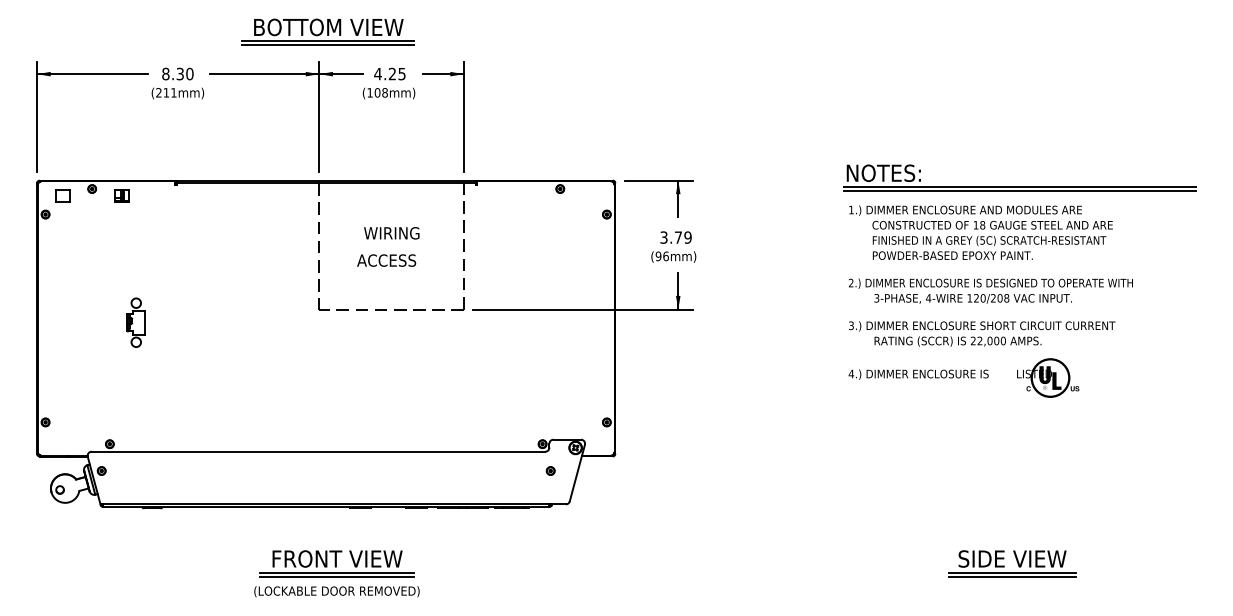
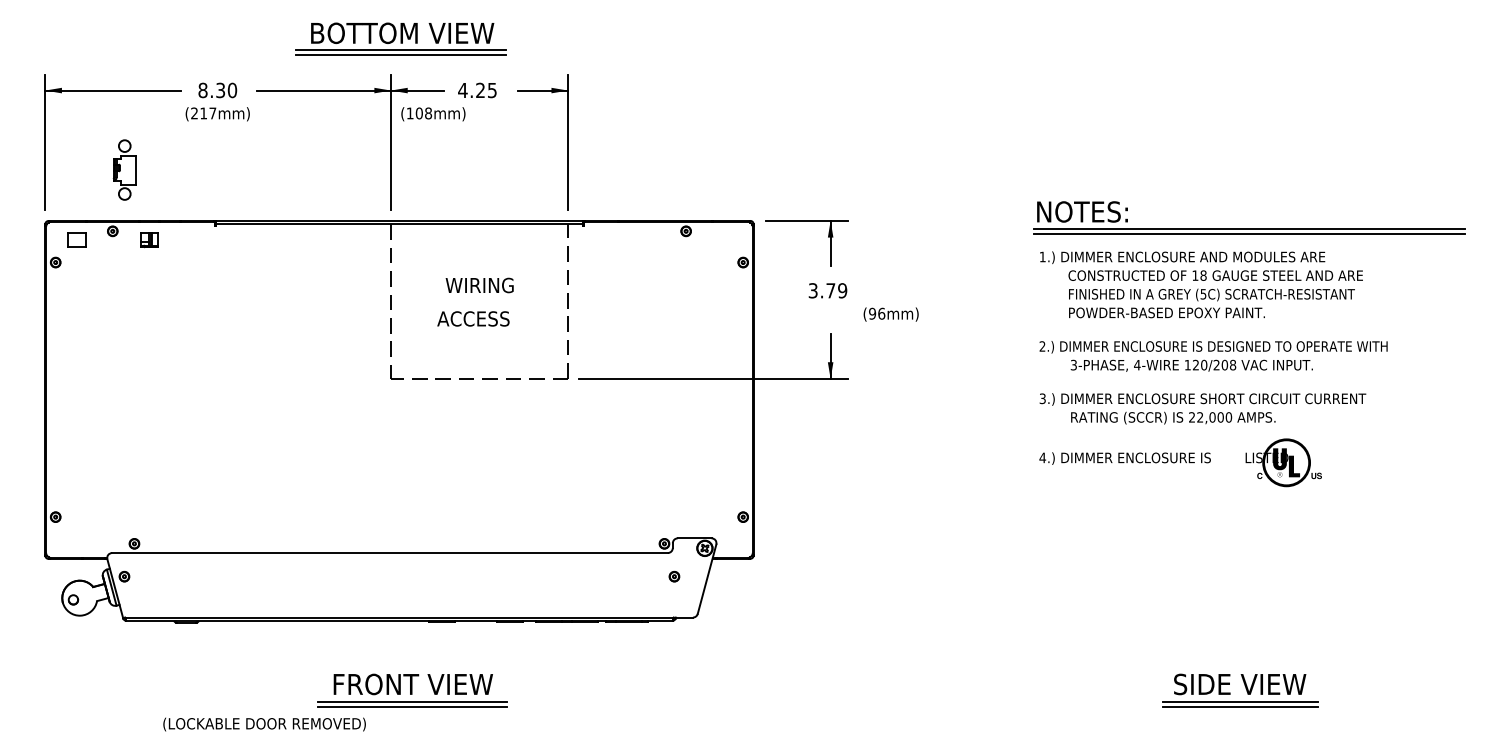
text: (173, 92) -> (212, 113), (211mm) -> (217mm)
text: (389, 93) -> (433, 114), moved
text: (673, 256) -> (890, 314), moved
part: (136, 322) -> (124, 169), moved
text: (336, 591) -> (264, 724), moved

